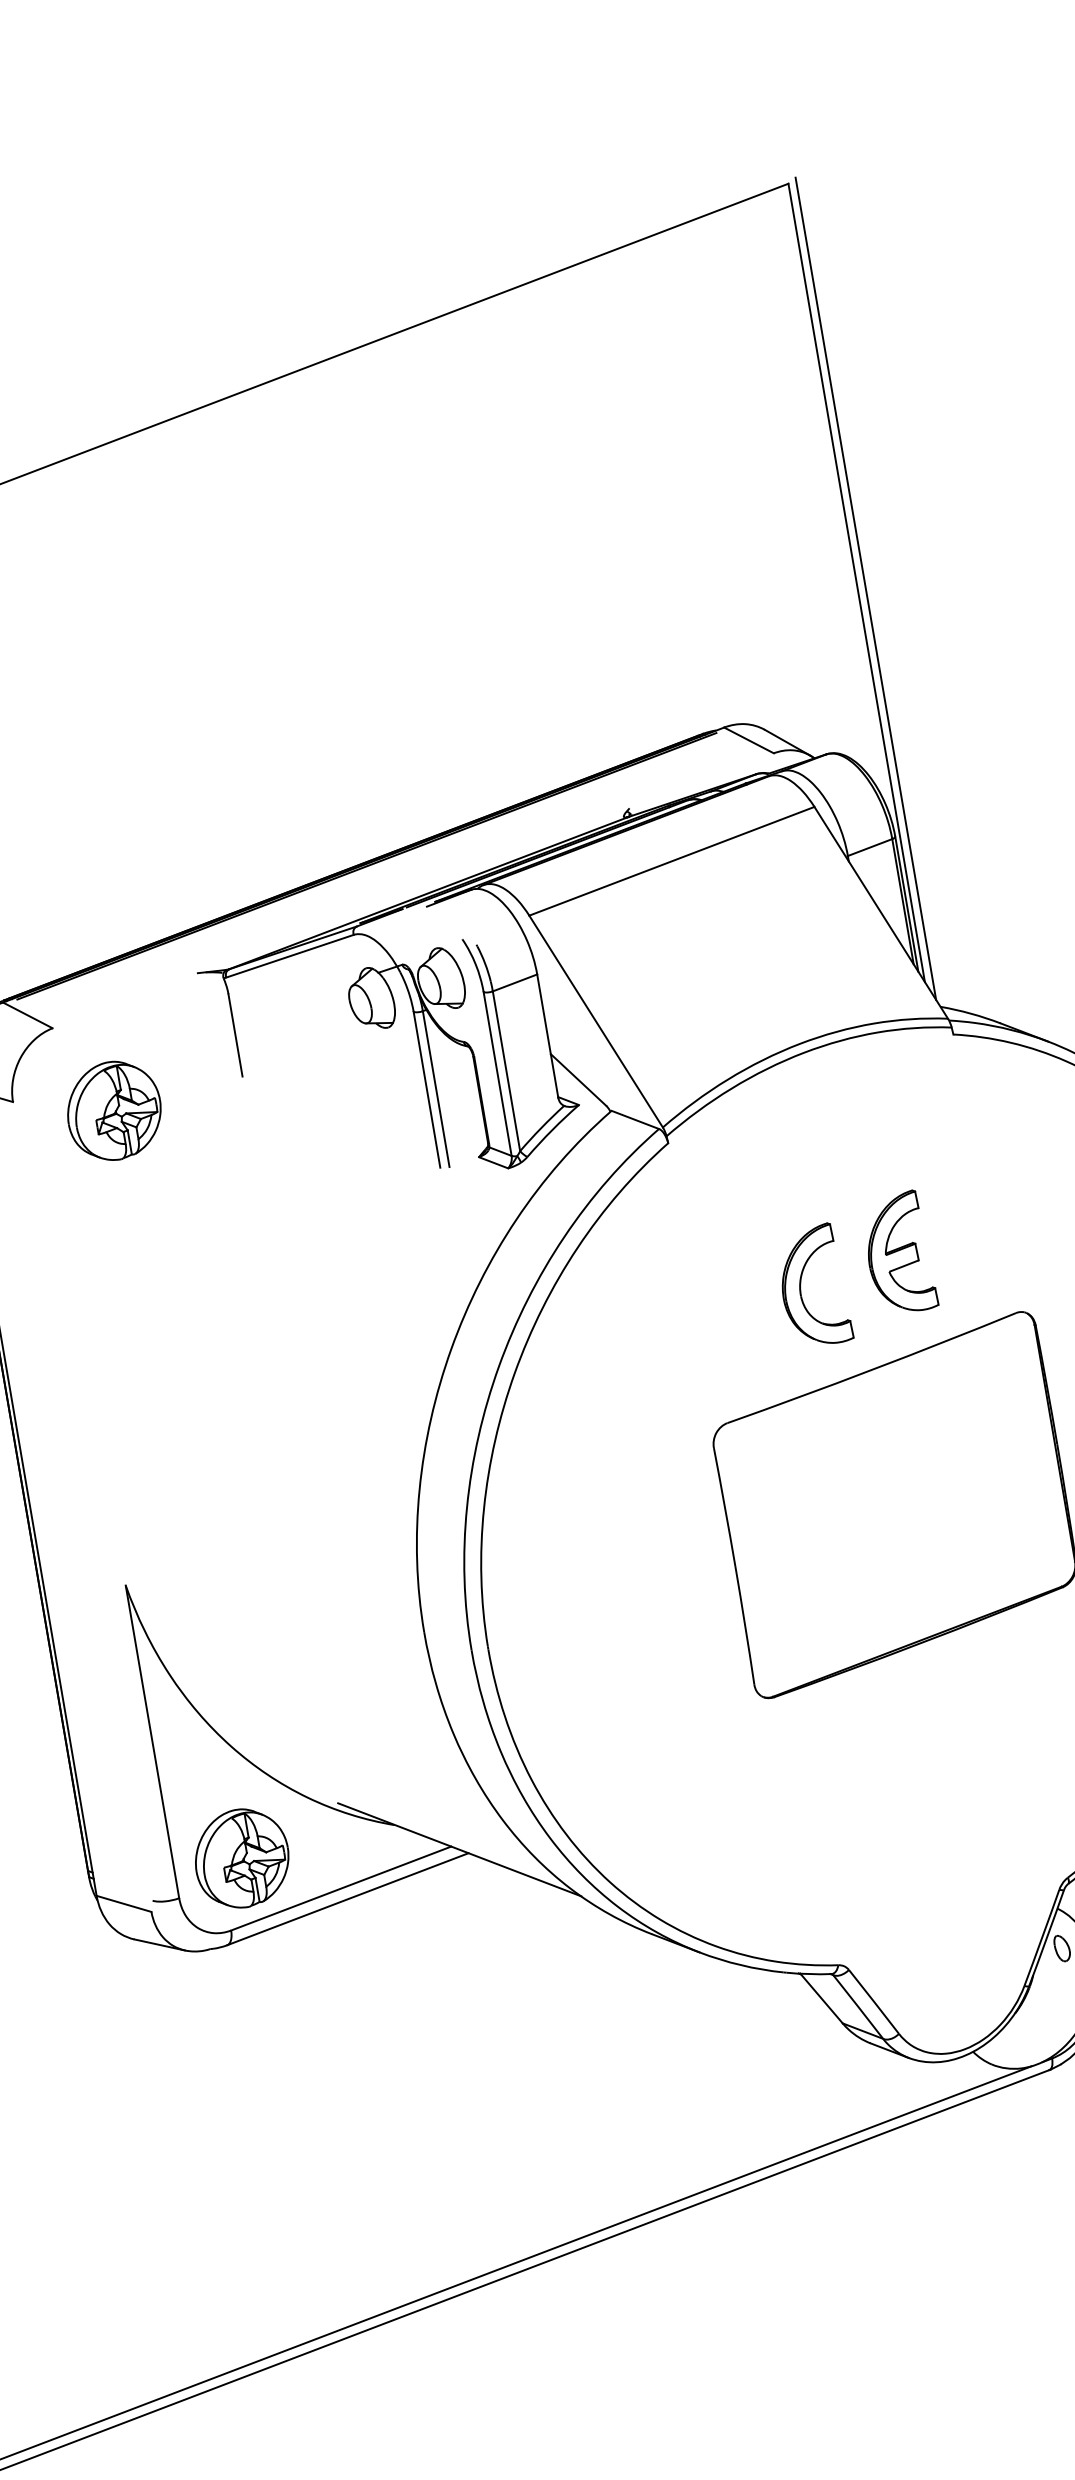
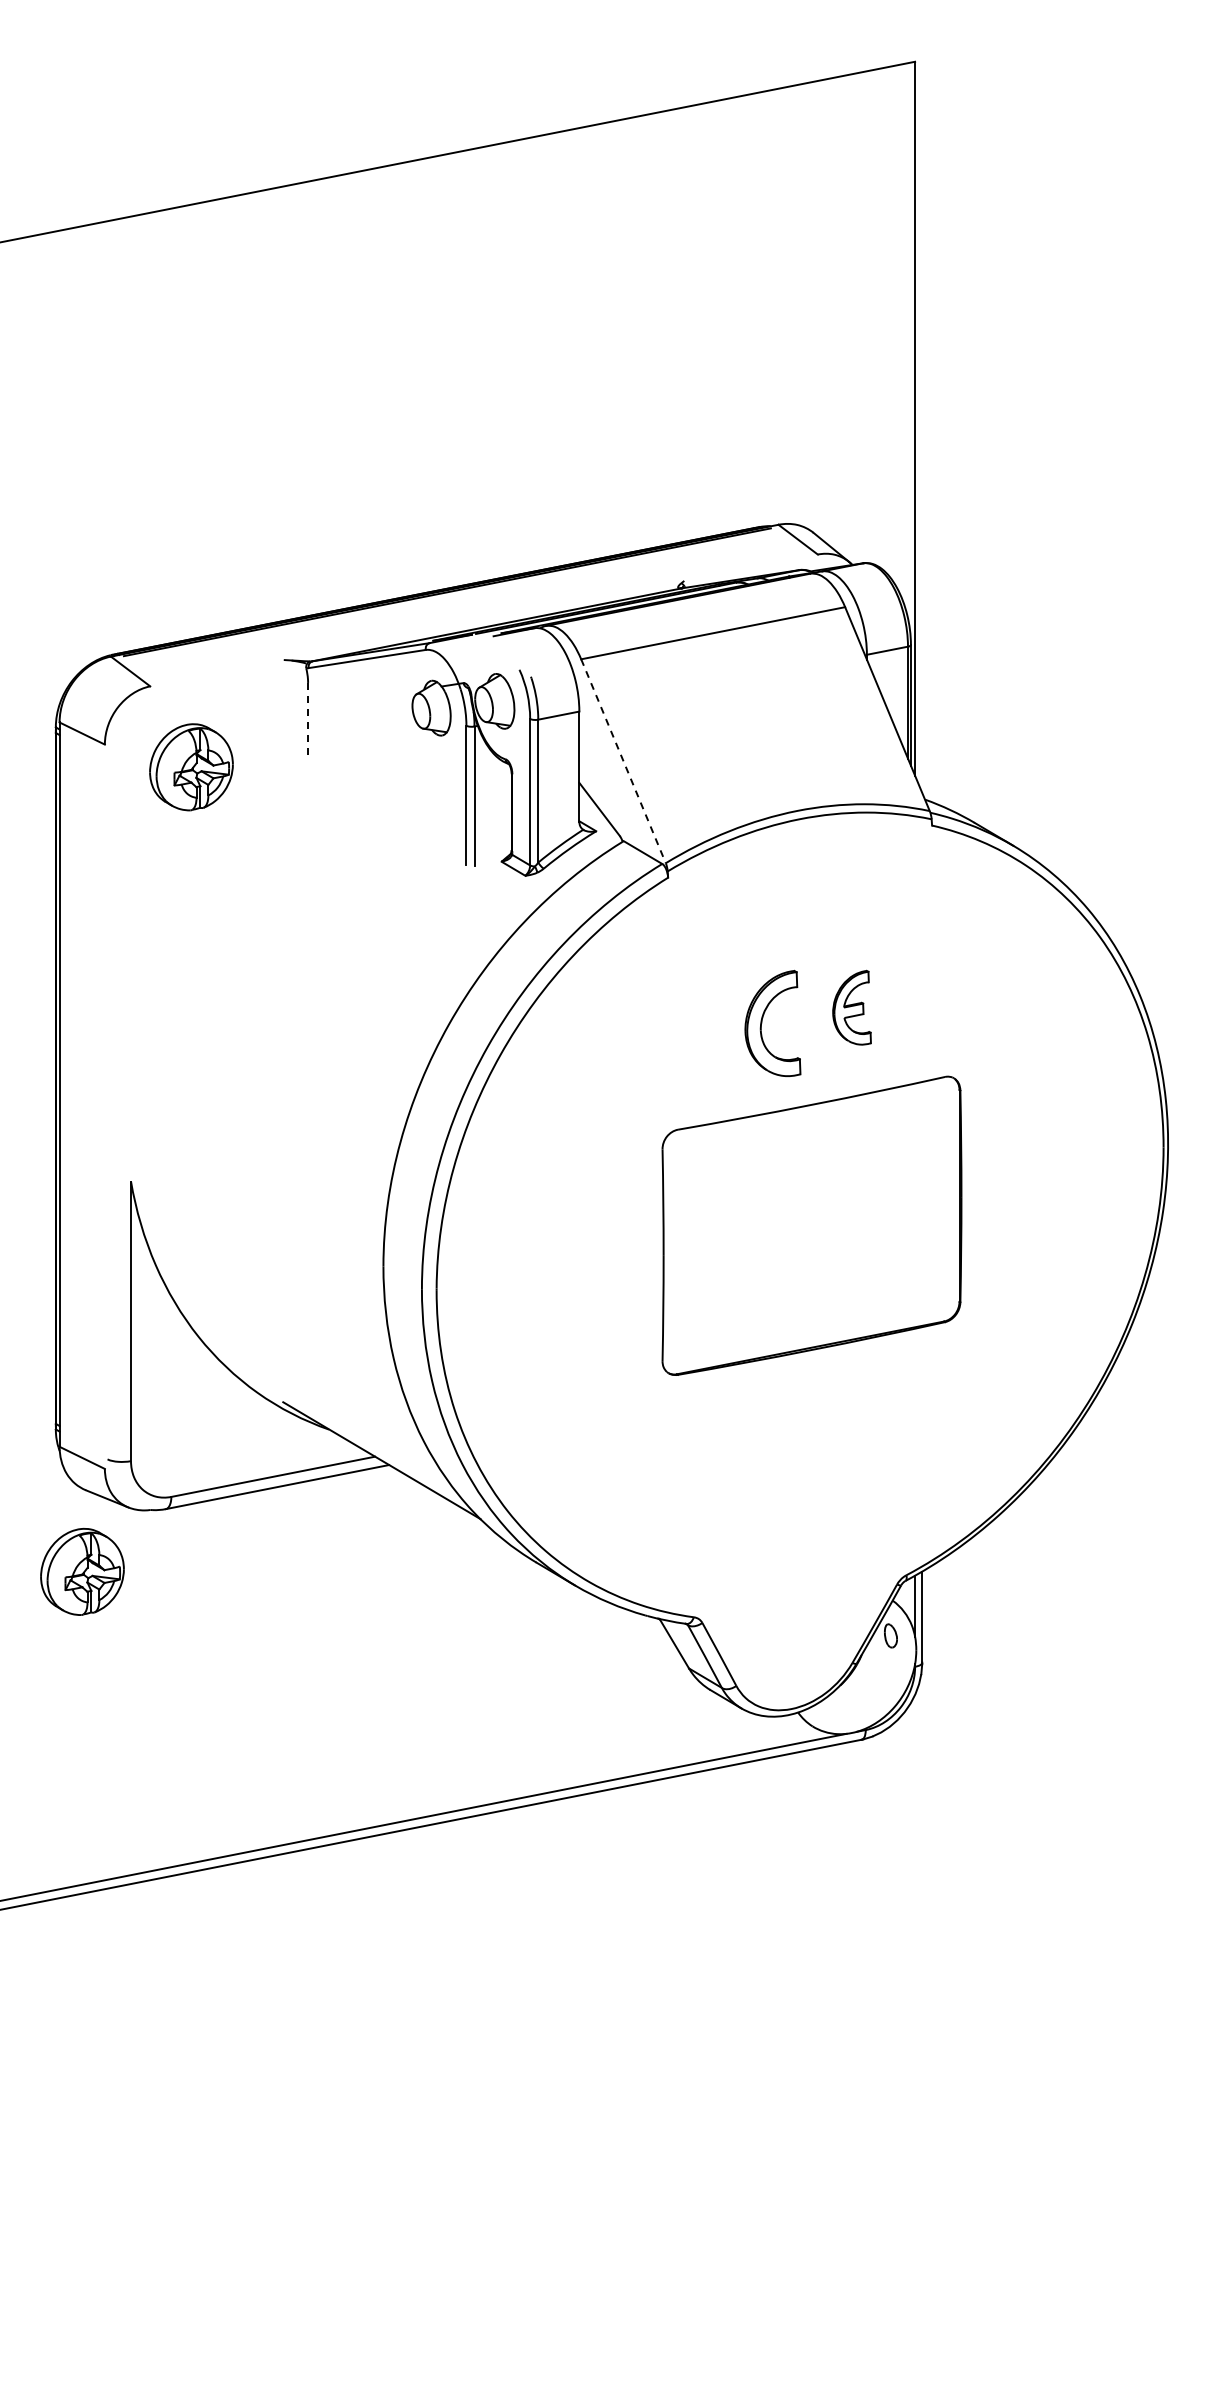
line: (866, 587) -> (922, 424), removed
line: (596, 1021) -> (623, 761), solid -> dashed
line: (235, 1035) -> (308, 719), solid -> dashed
part: (898, 1253) -> (851, 1007), size x0.7
part: (241, 1857) -> (82, 1571), moved

